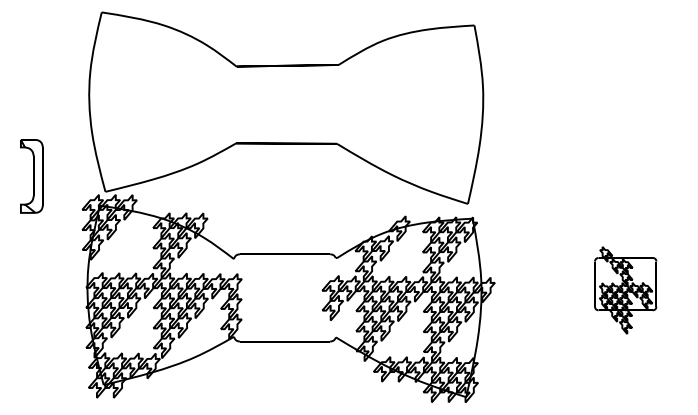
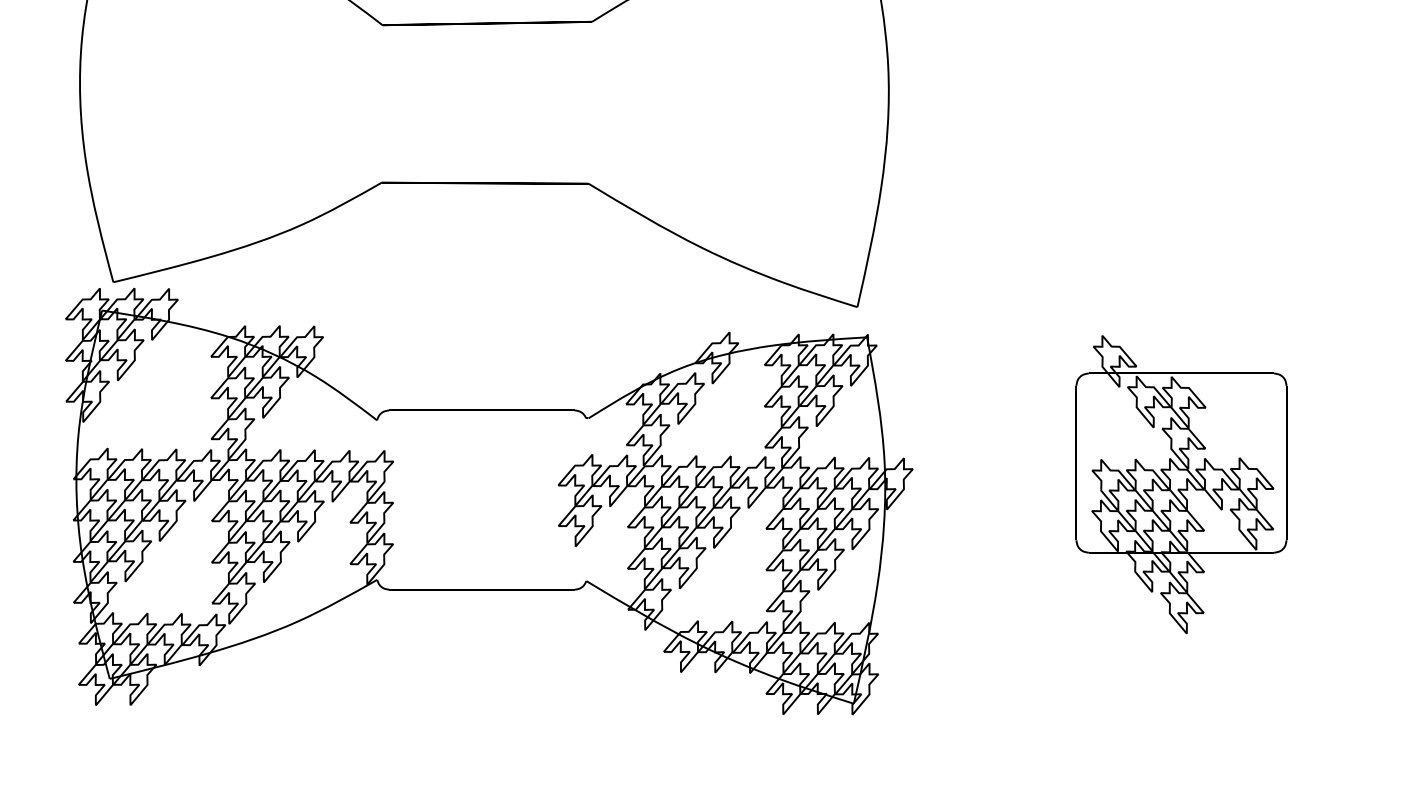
part: (625, 290) -> (1180, 484), size x1.67

